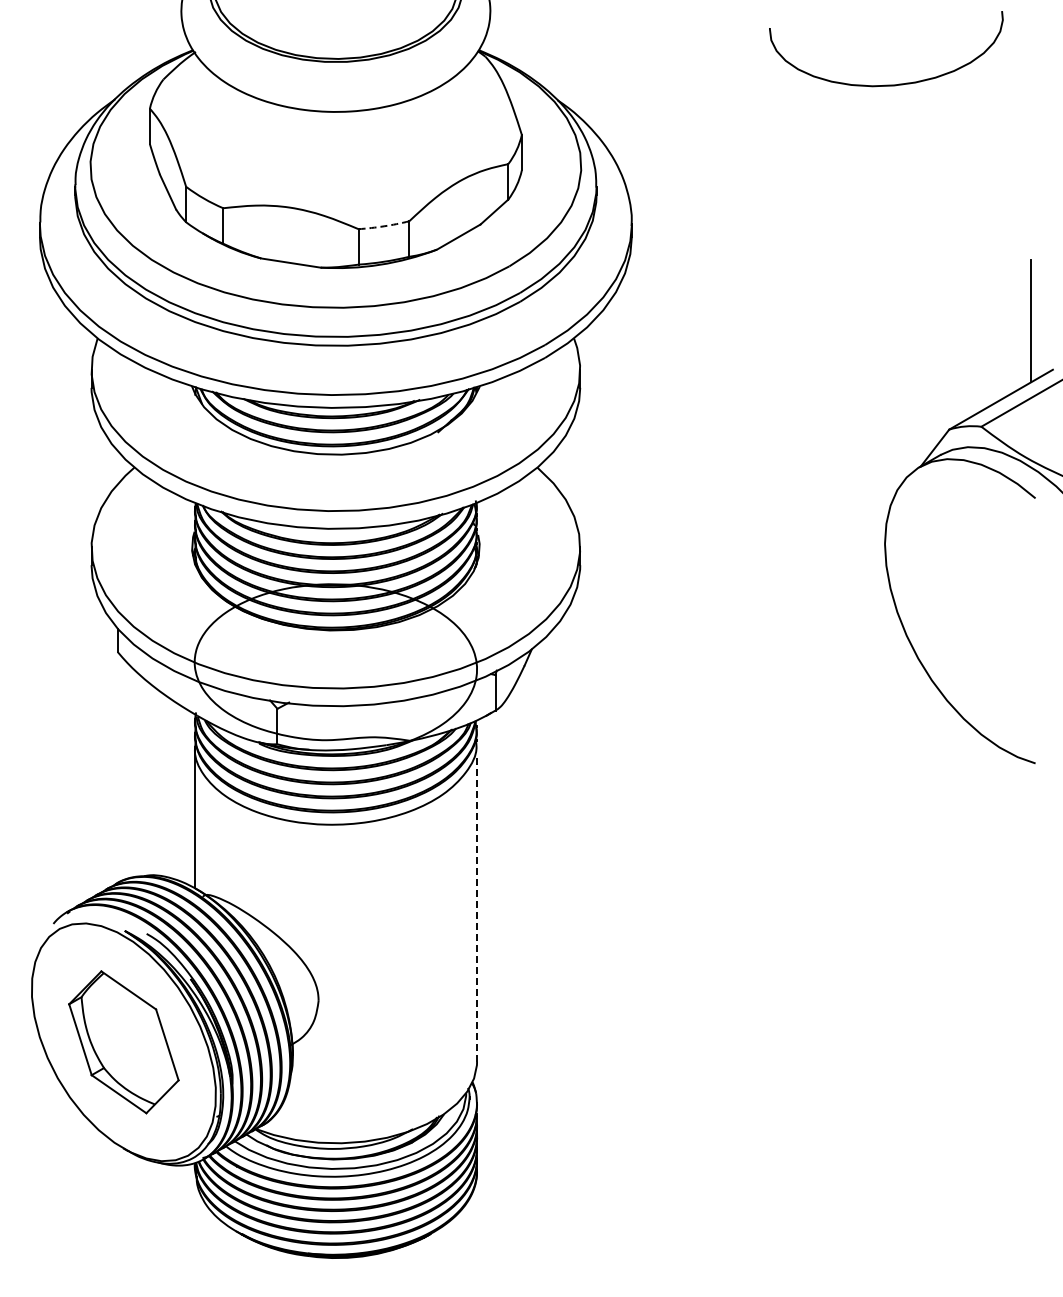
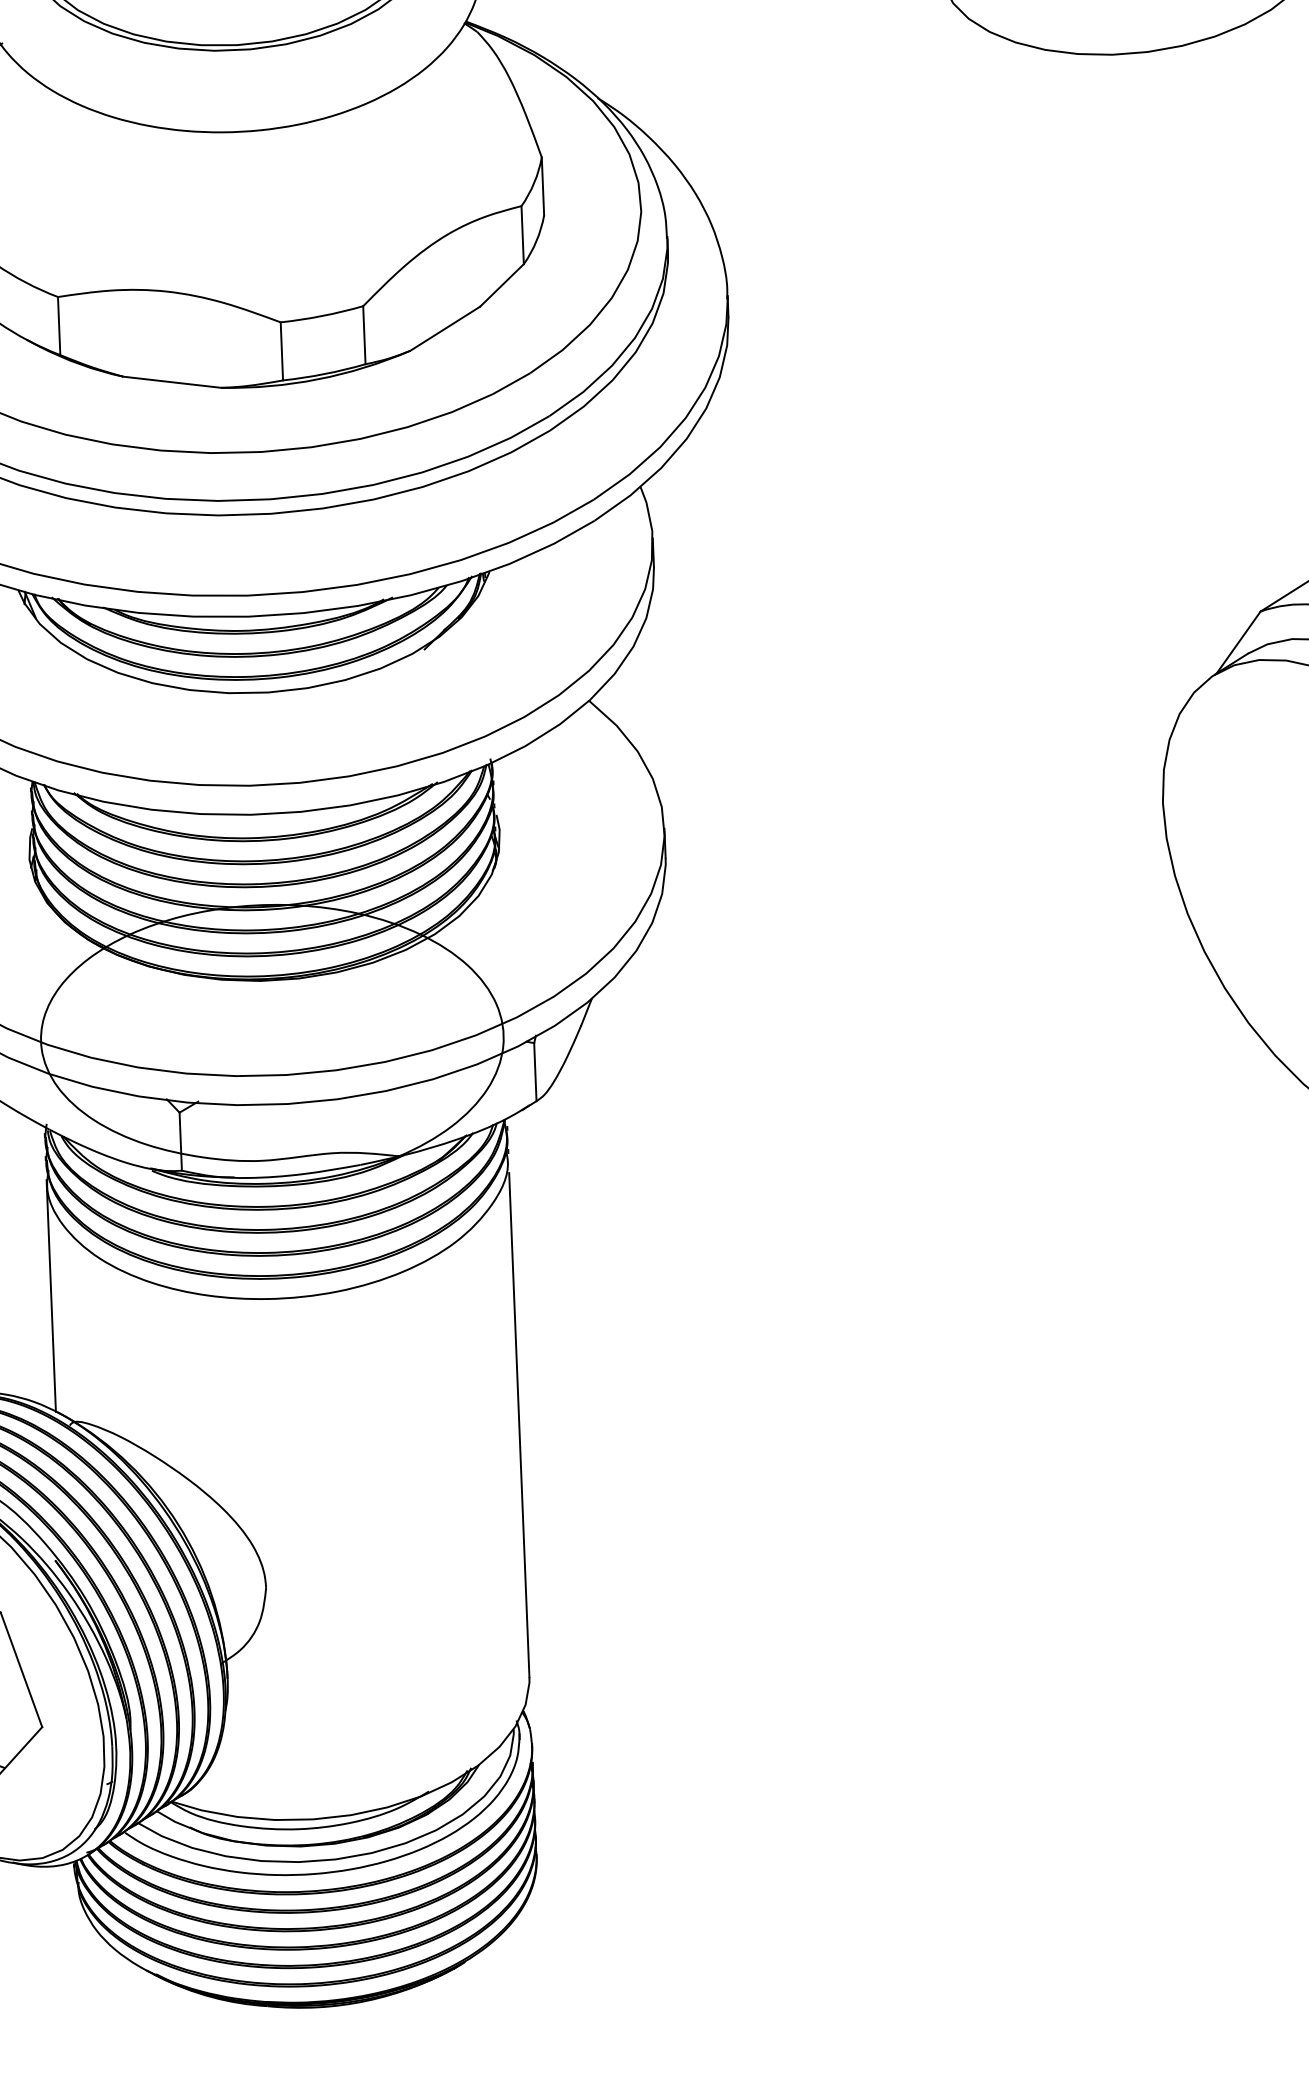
arc: (384, 226) -> (323, 316), dashed -> solid
line: (477, 907) -> (519, 1424), dashed -> solid

